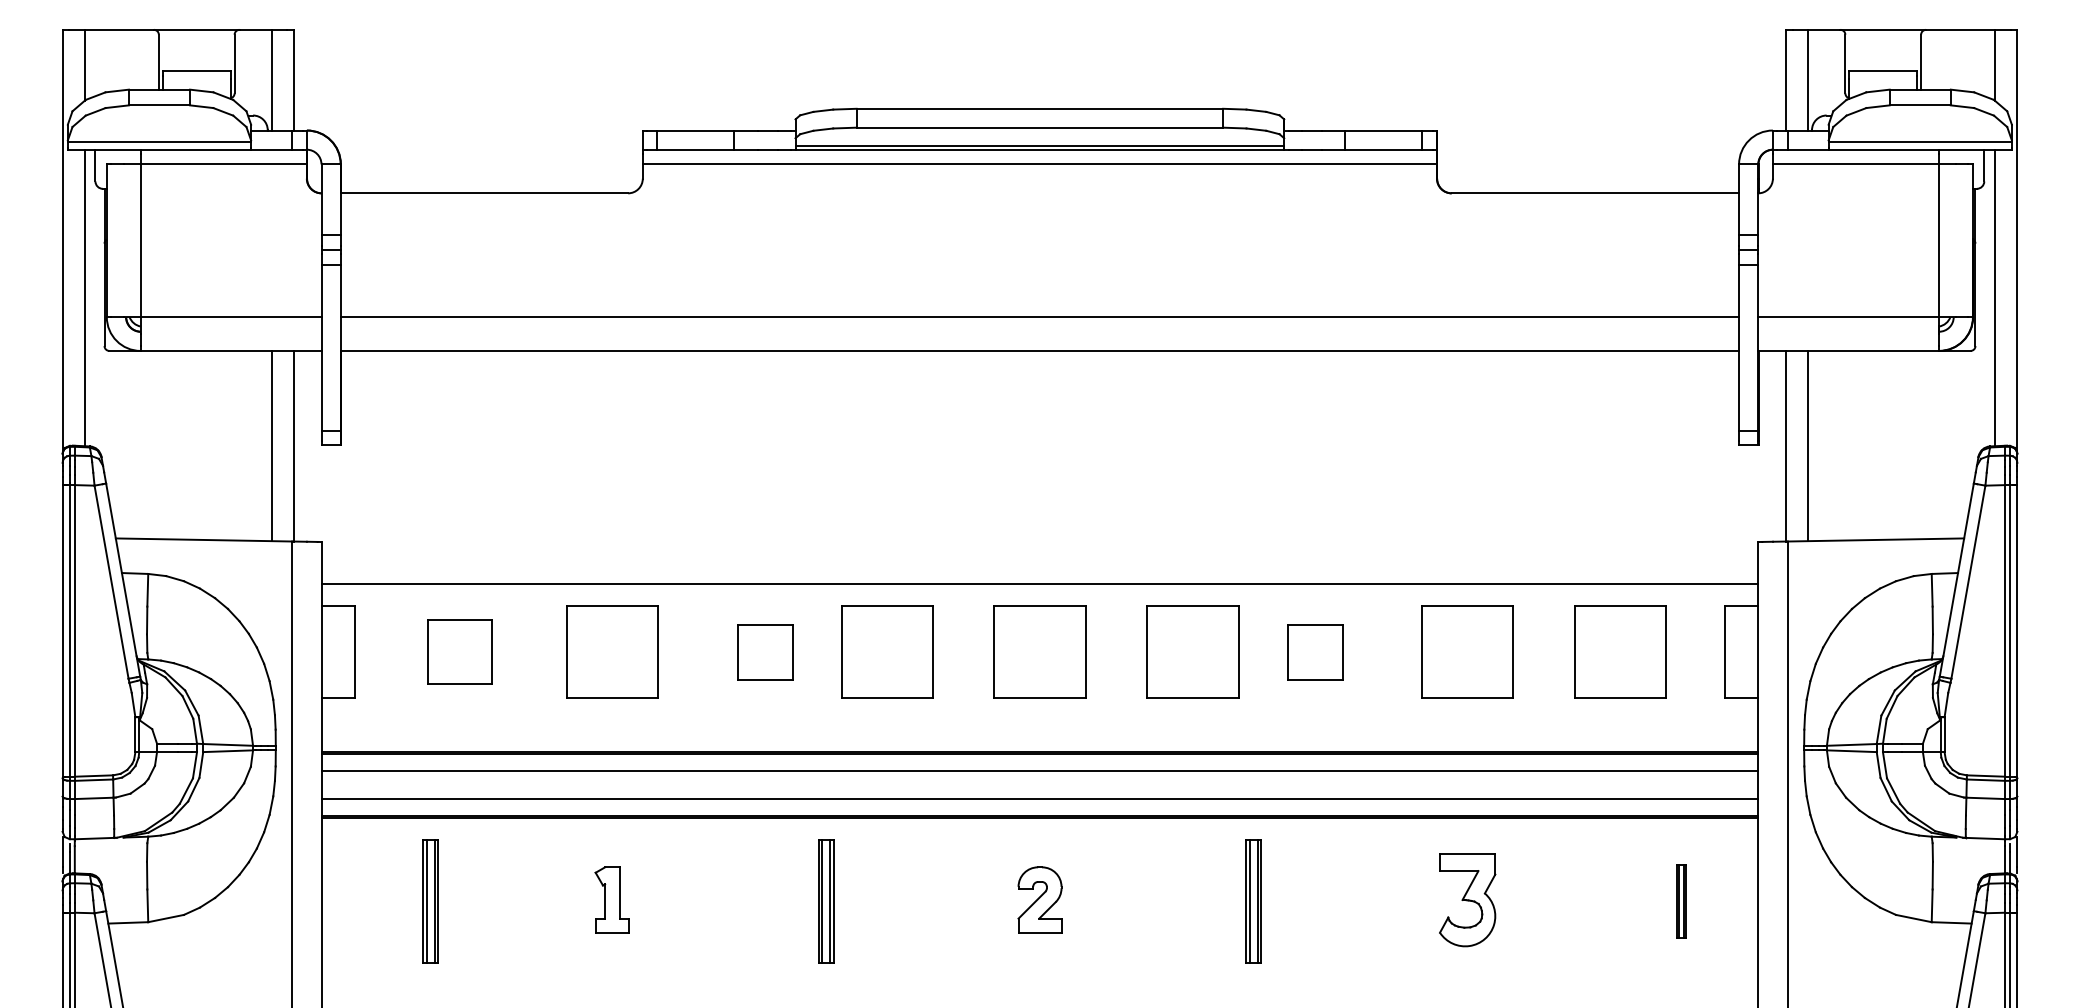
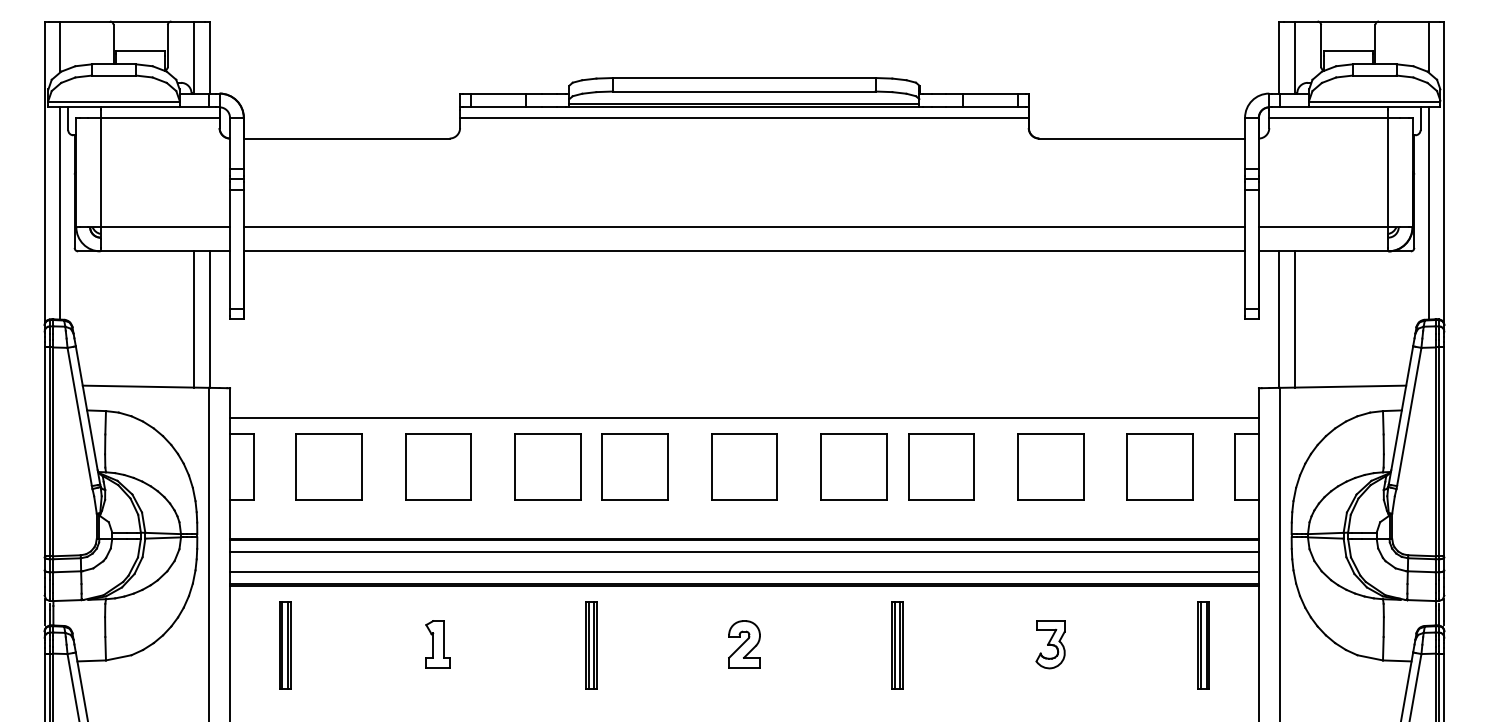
part: (459, 651) -> (328, 466), size x1.43
part: (764, 651) -> (547, 466), size x1.67
part: (1315, 651) -> (941, 466), size x1.67
part: (1467, 899) -> (1050, 644), size x0.71
part: (431, 901) -> (285, 645), moved
part: (1681, 901) -> (1203, 645), size x1.67

